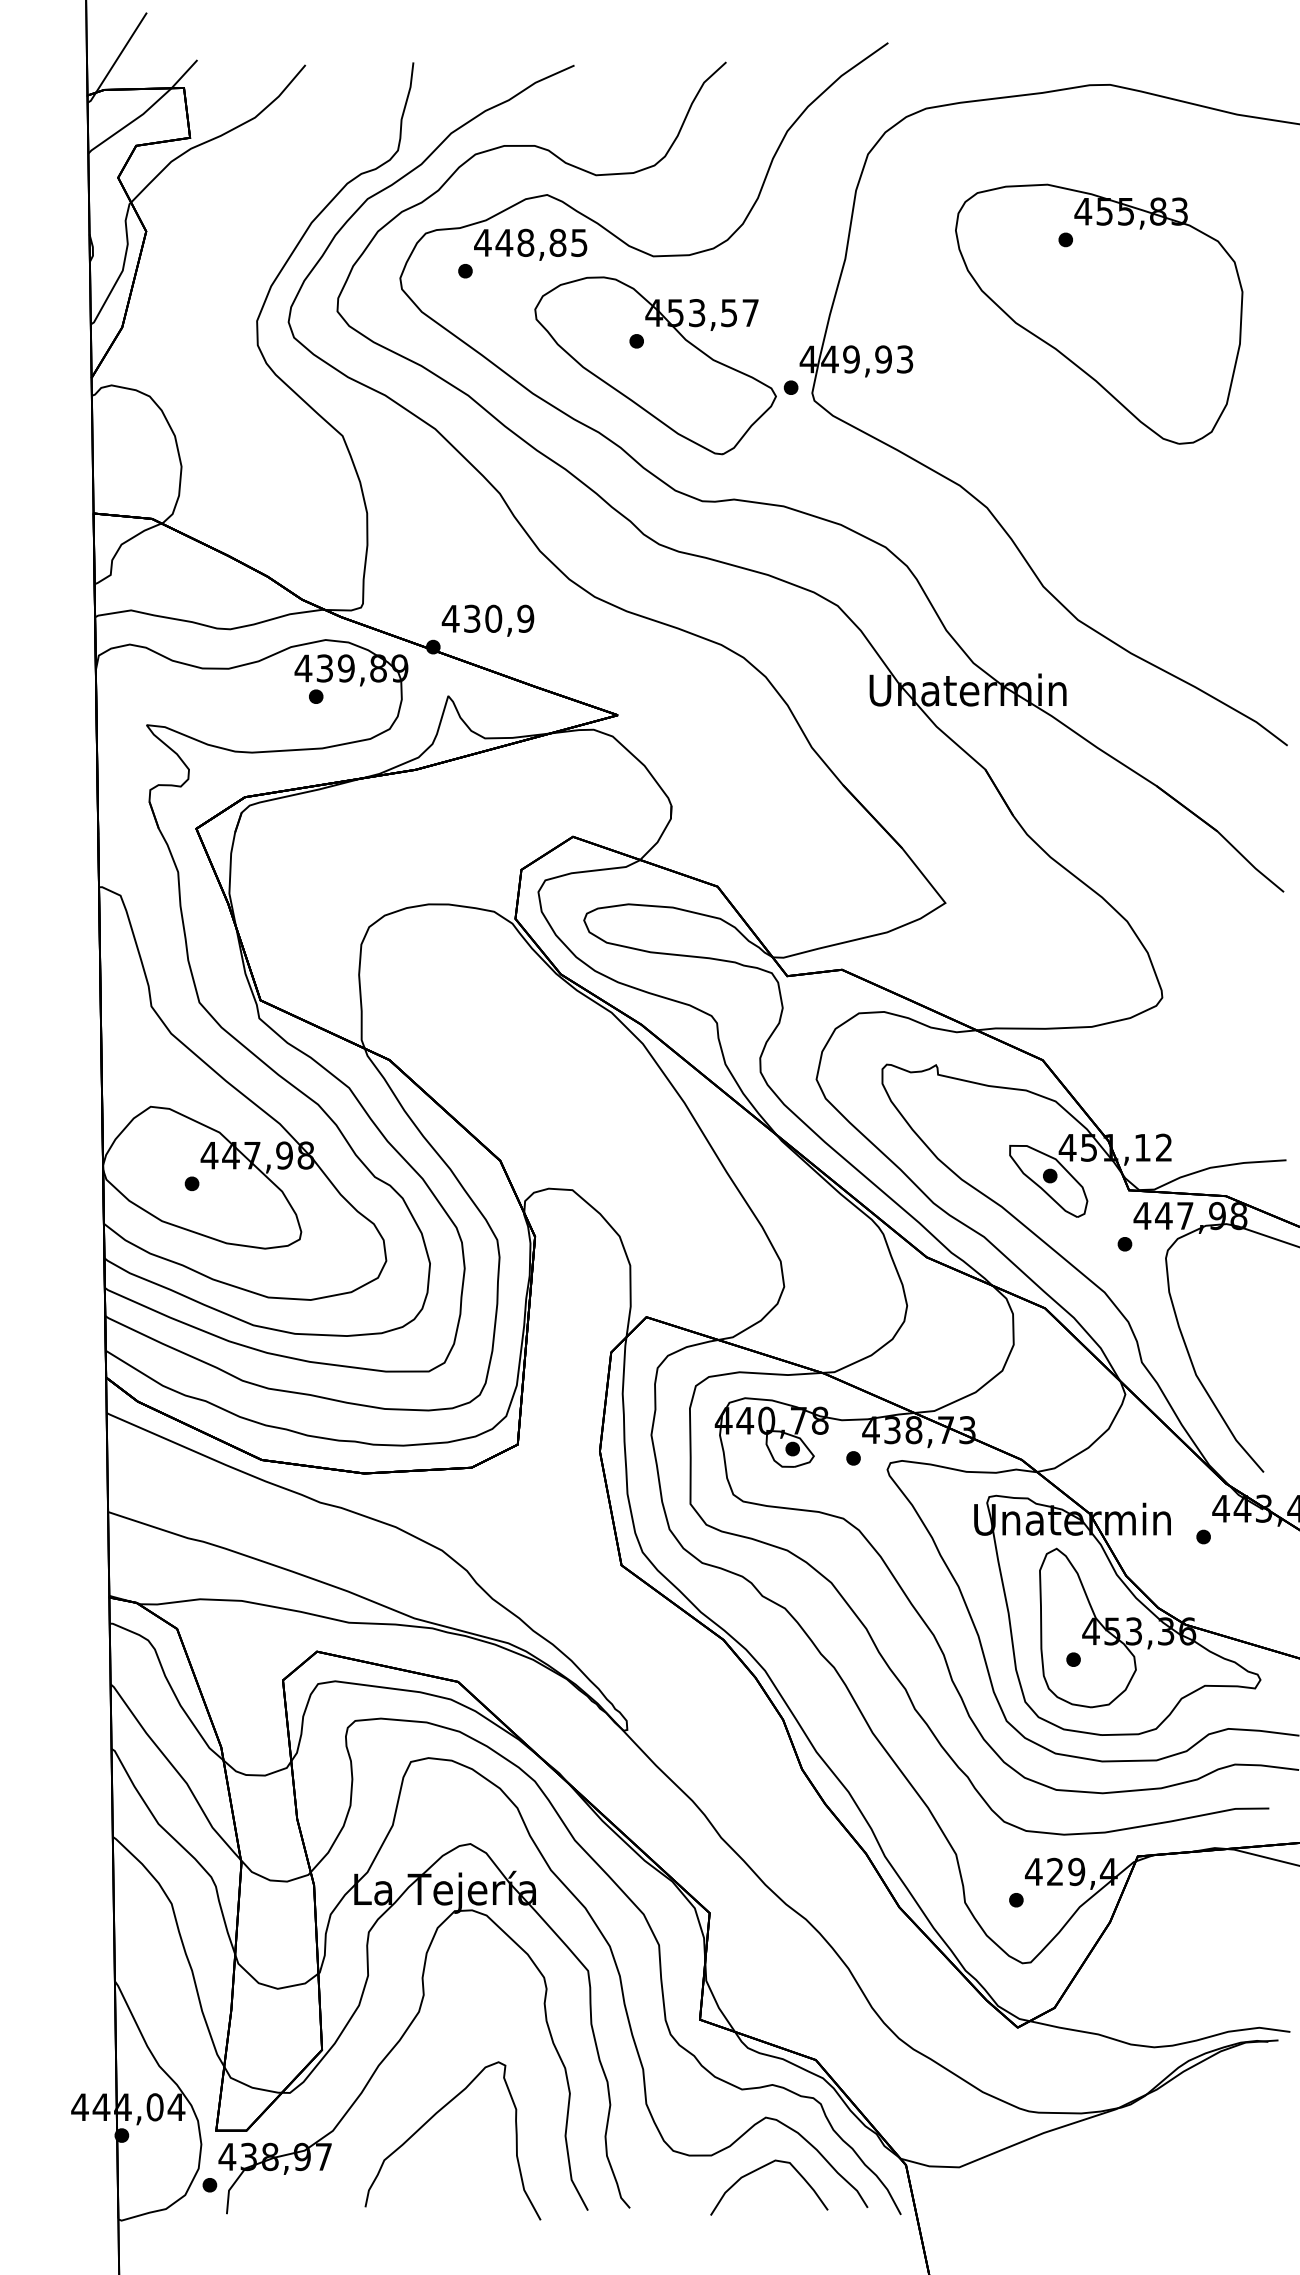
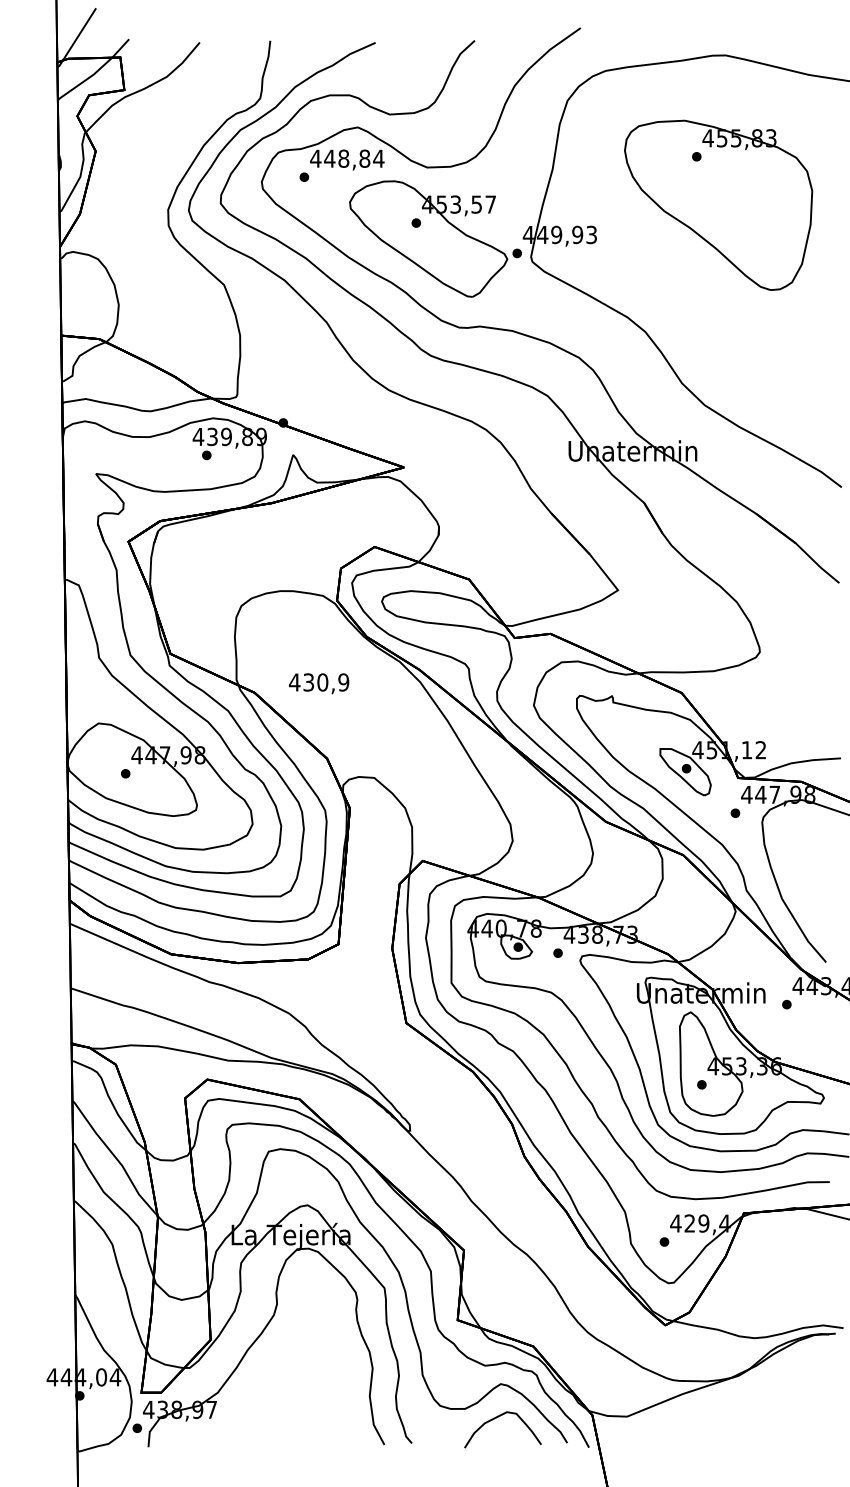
text: (578, 242) -> (378, 158), 448,85 -> 448,84
text: (488, 620) -> (319, 683), moved
curve: (431, 2119) -> (282, 1385), removed

